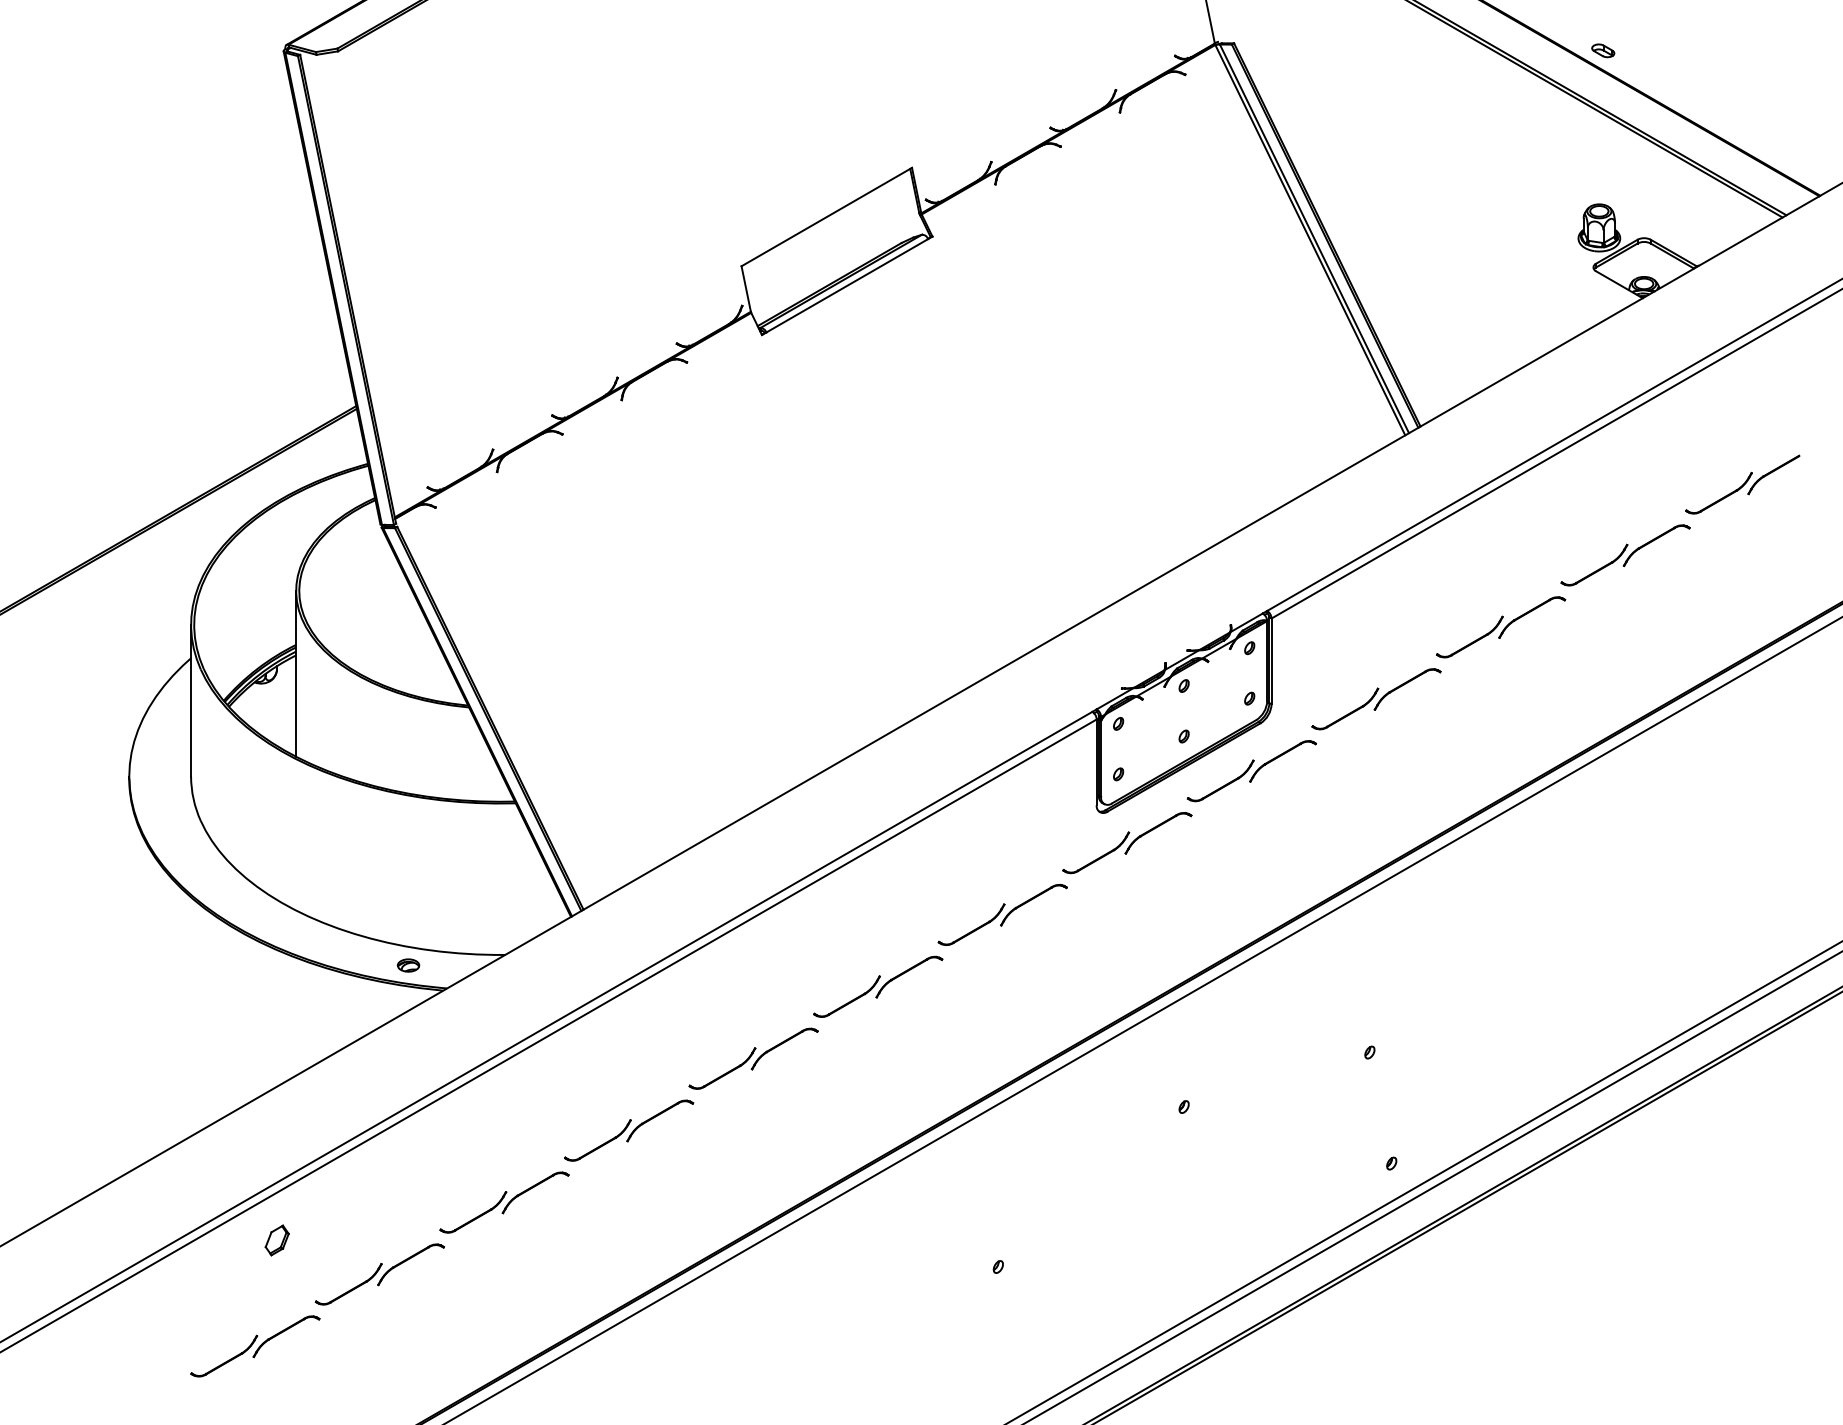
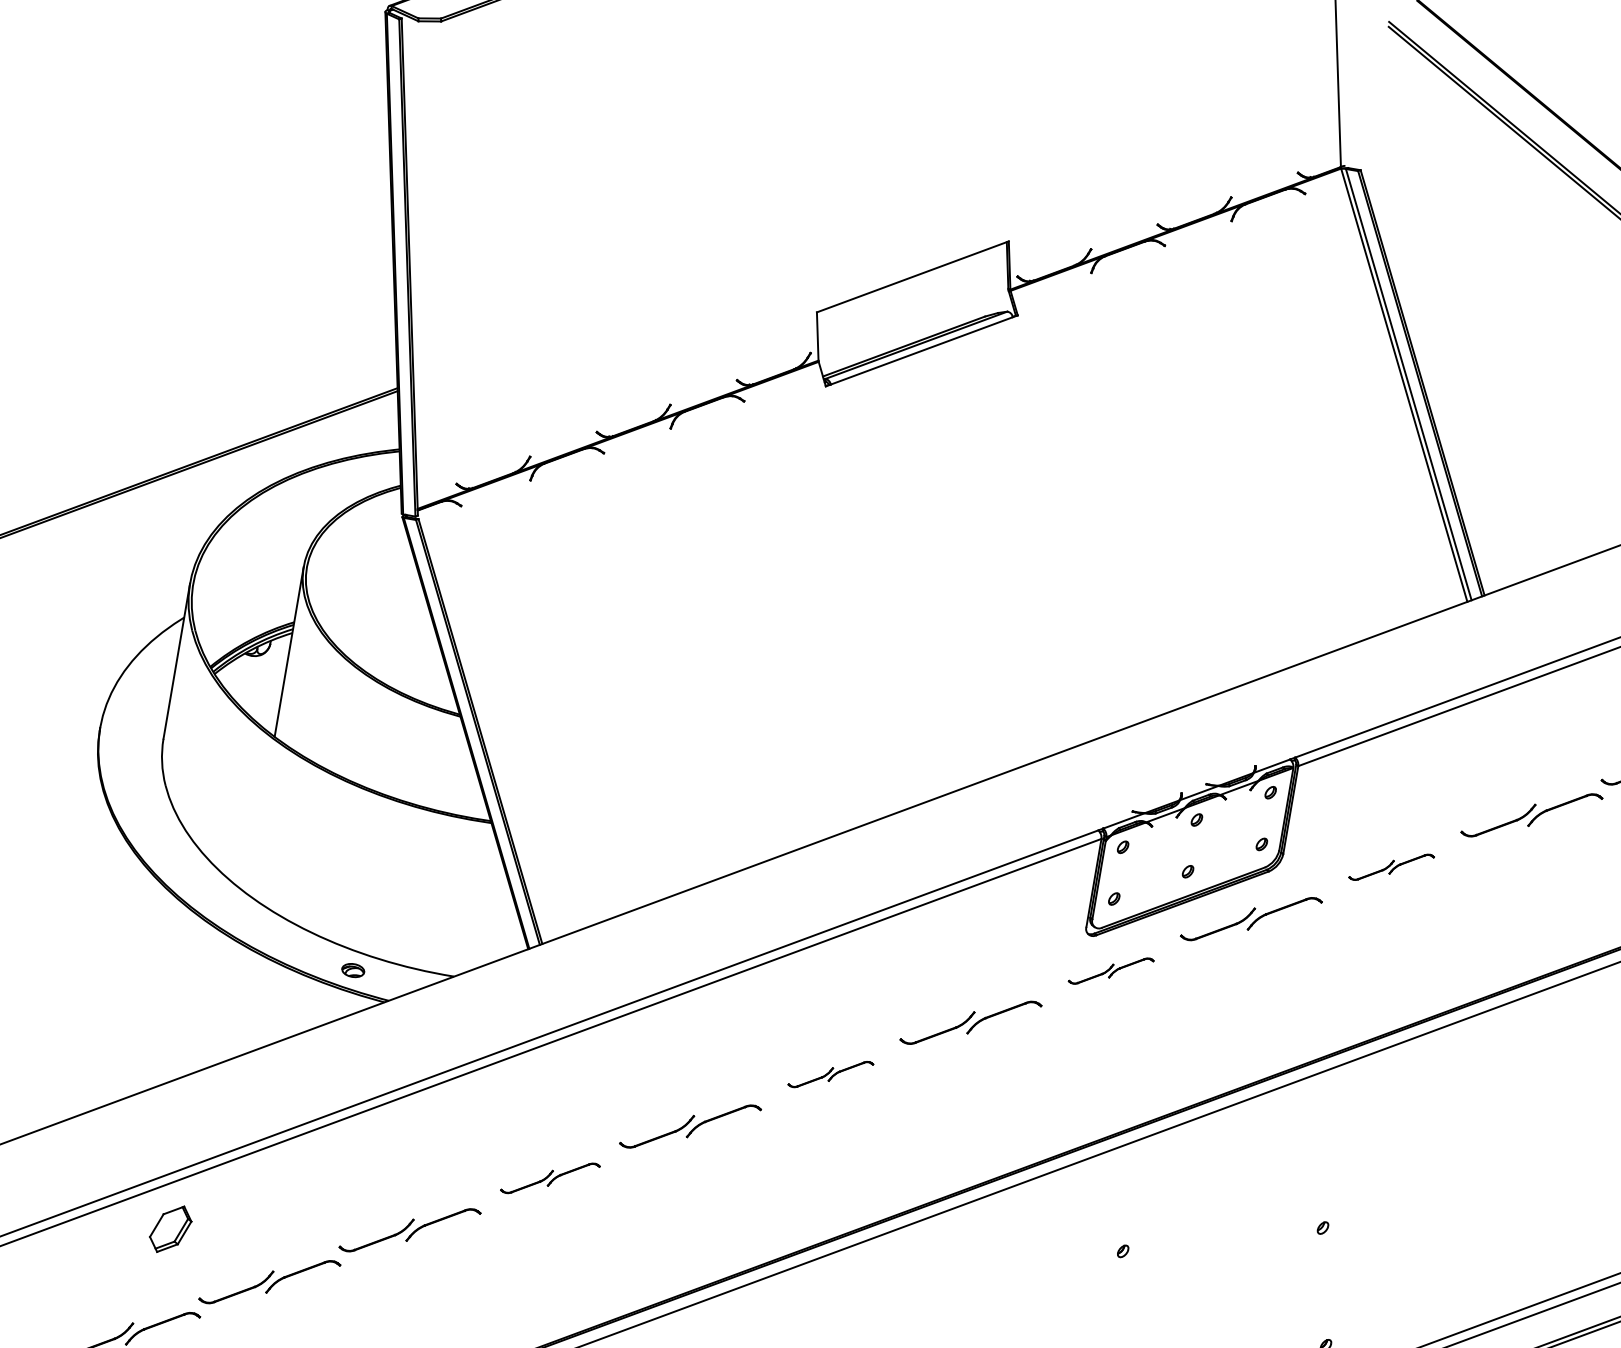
part: (1376, 699) -> (1391, 867), size x0.6
part: (1127, 843) -> (1111, 971), size x0.6
part: (878, 986) -> (831, 1074), size x0.6
part: (629, 1130) -> (550, 1178), size x0.7
part: (276, 1240) -> (169, 1229), size x1.6

